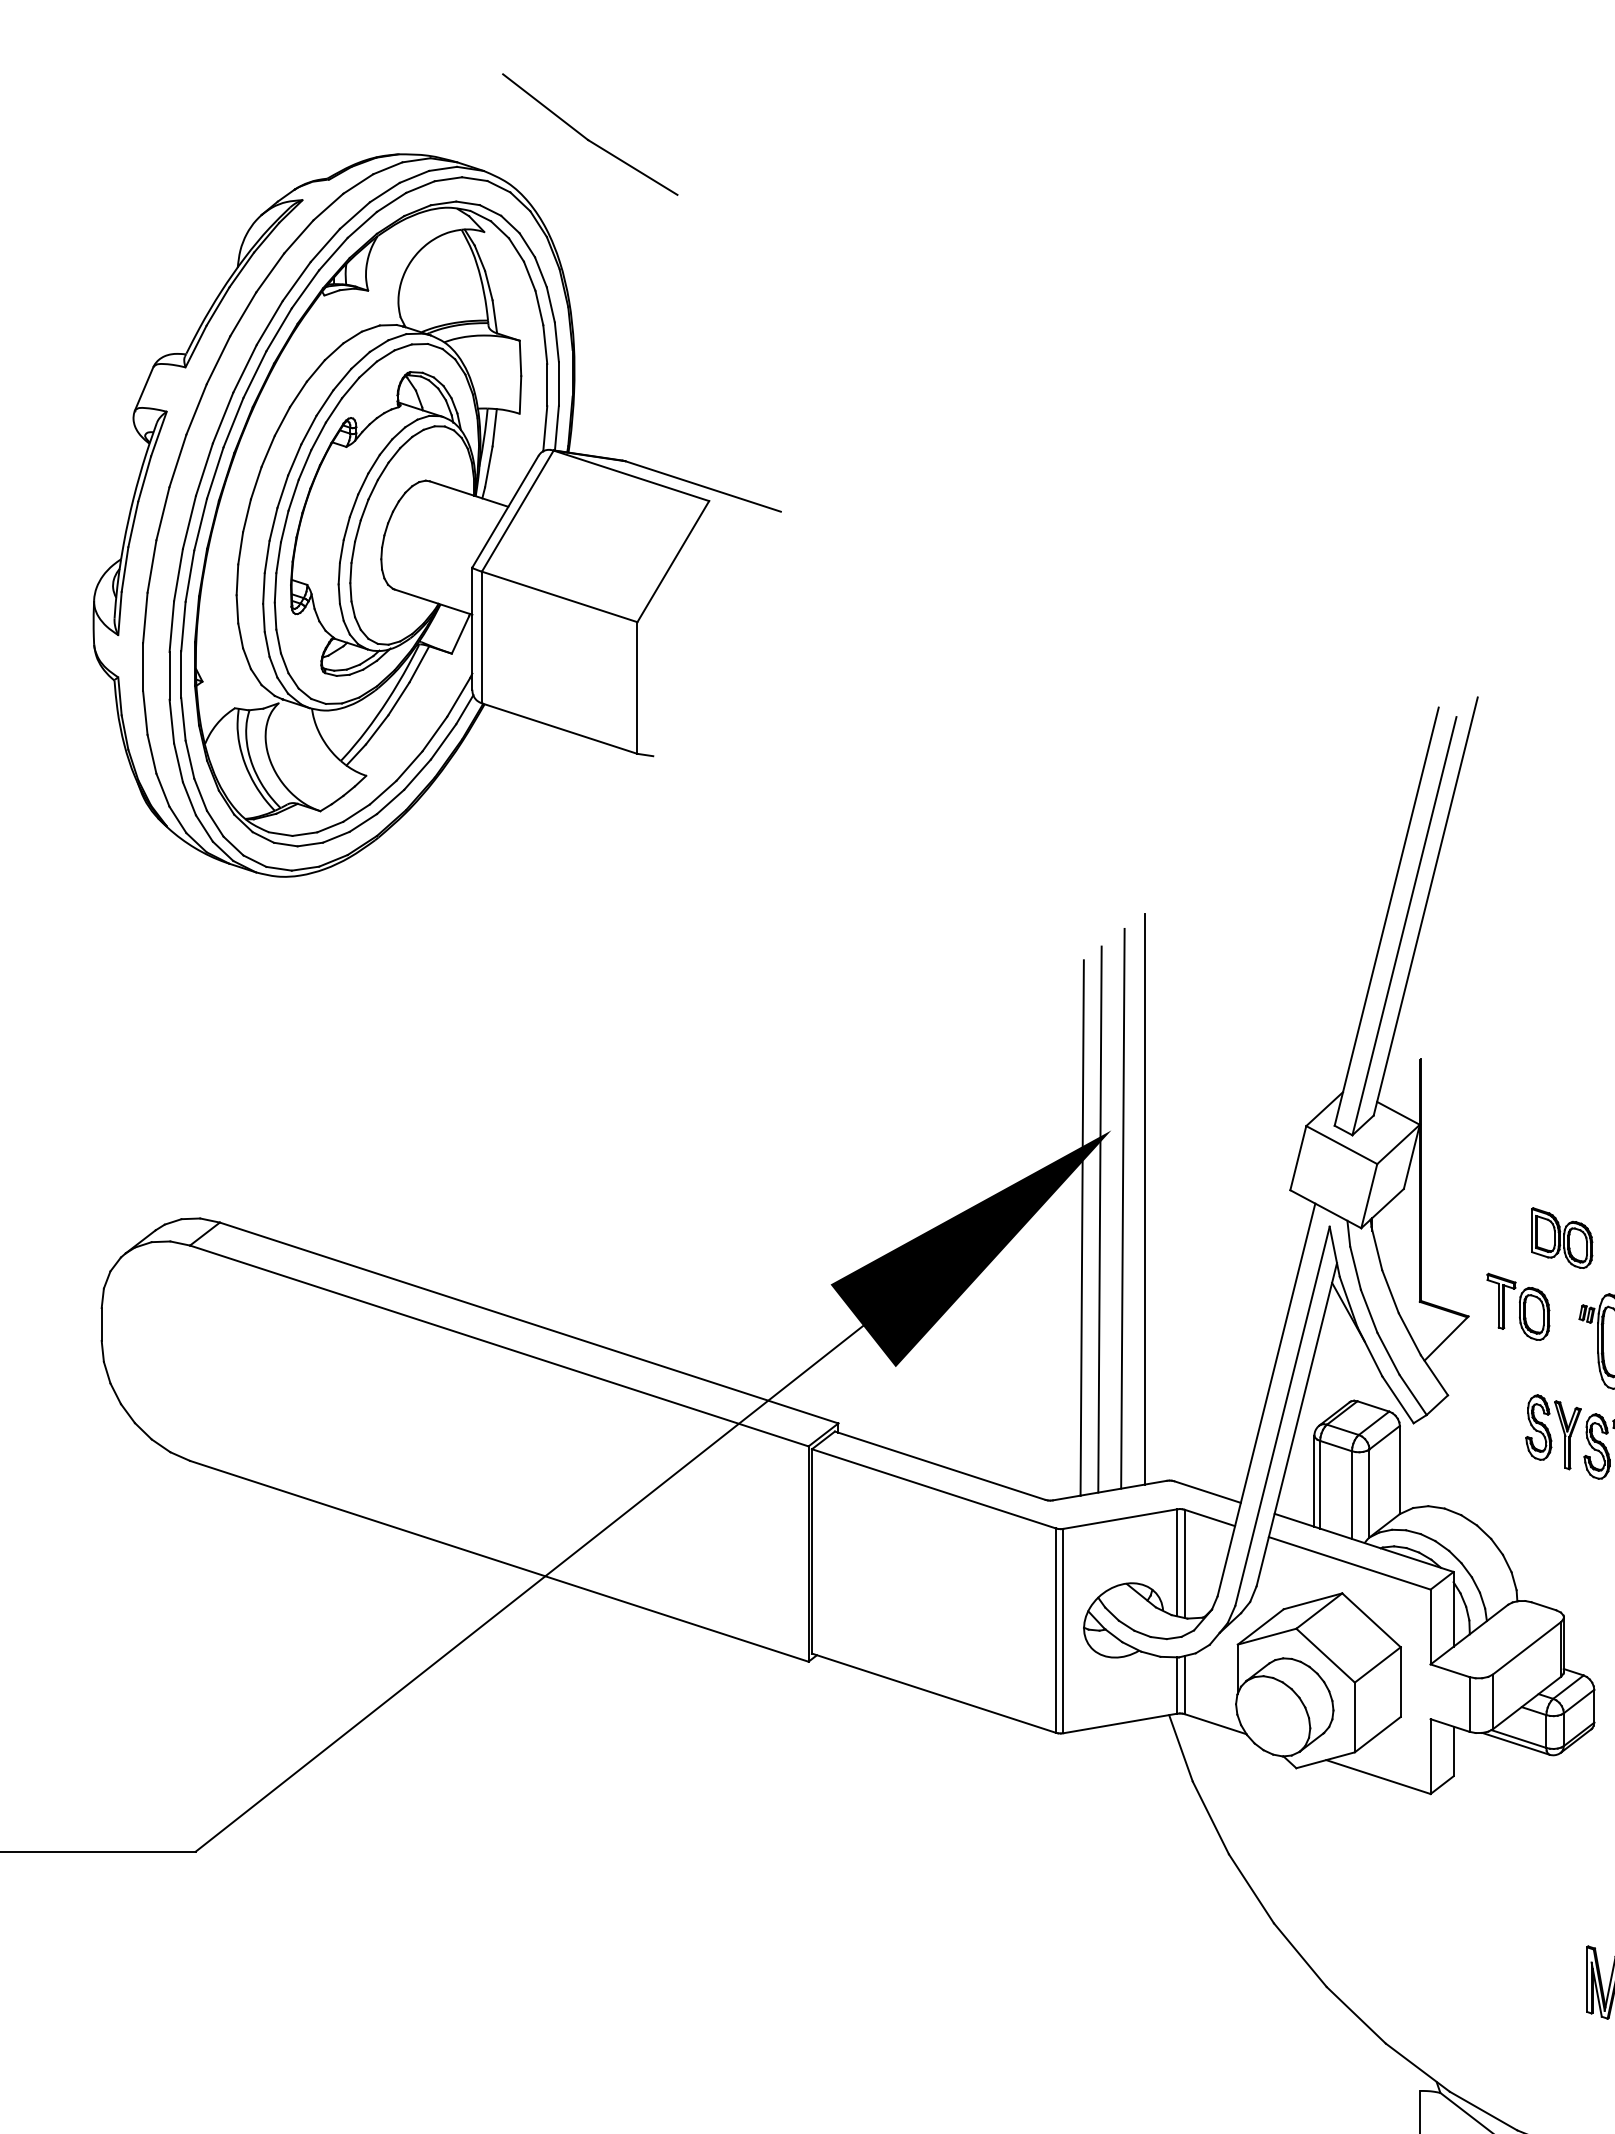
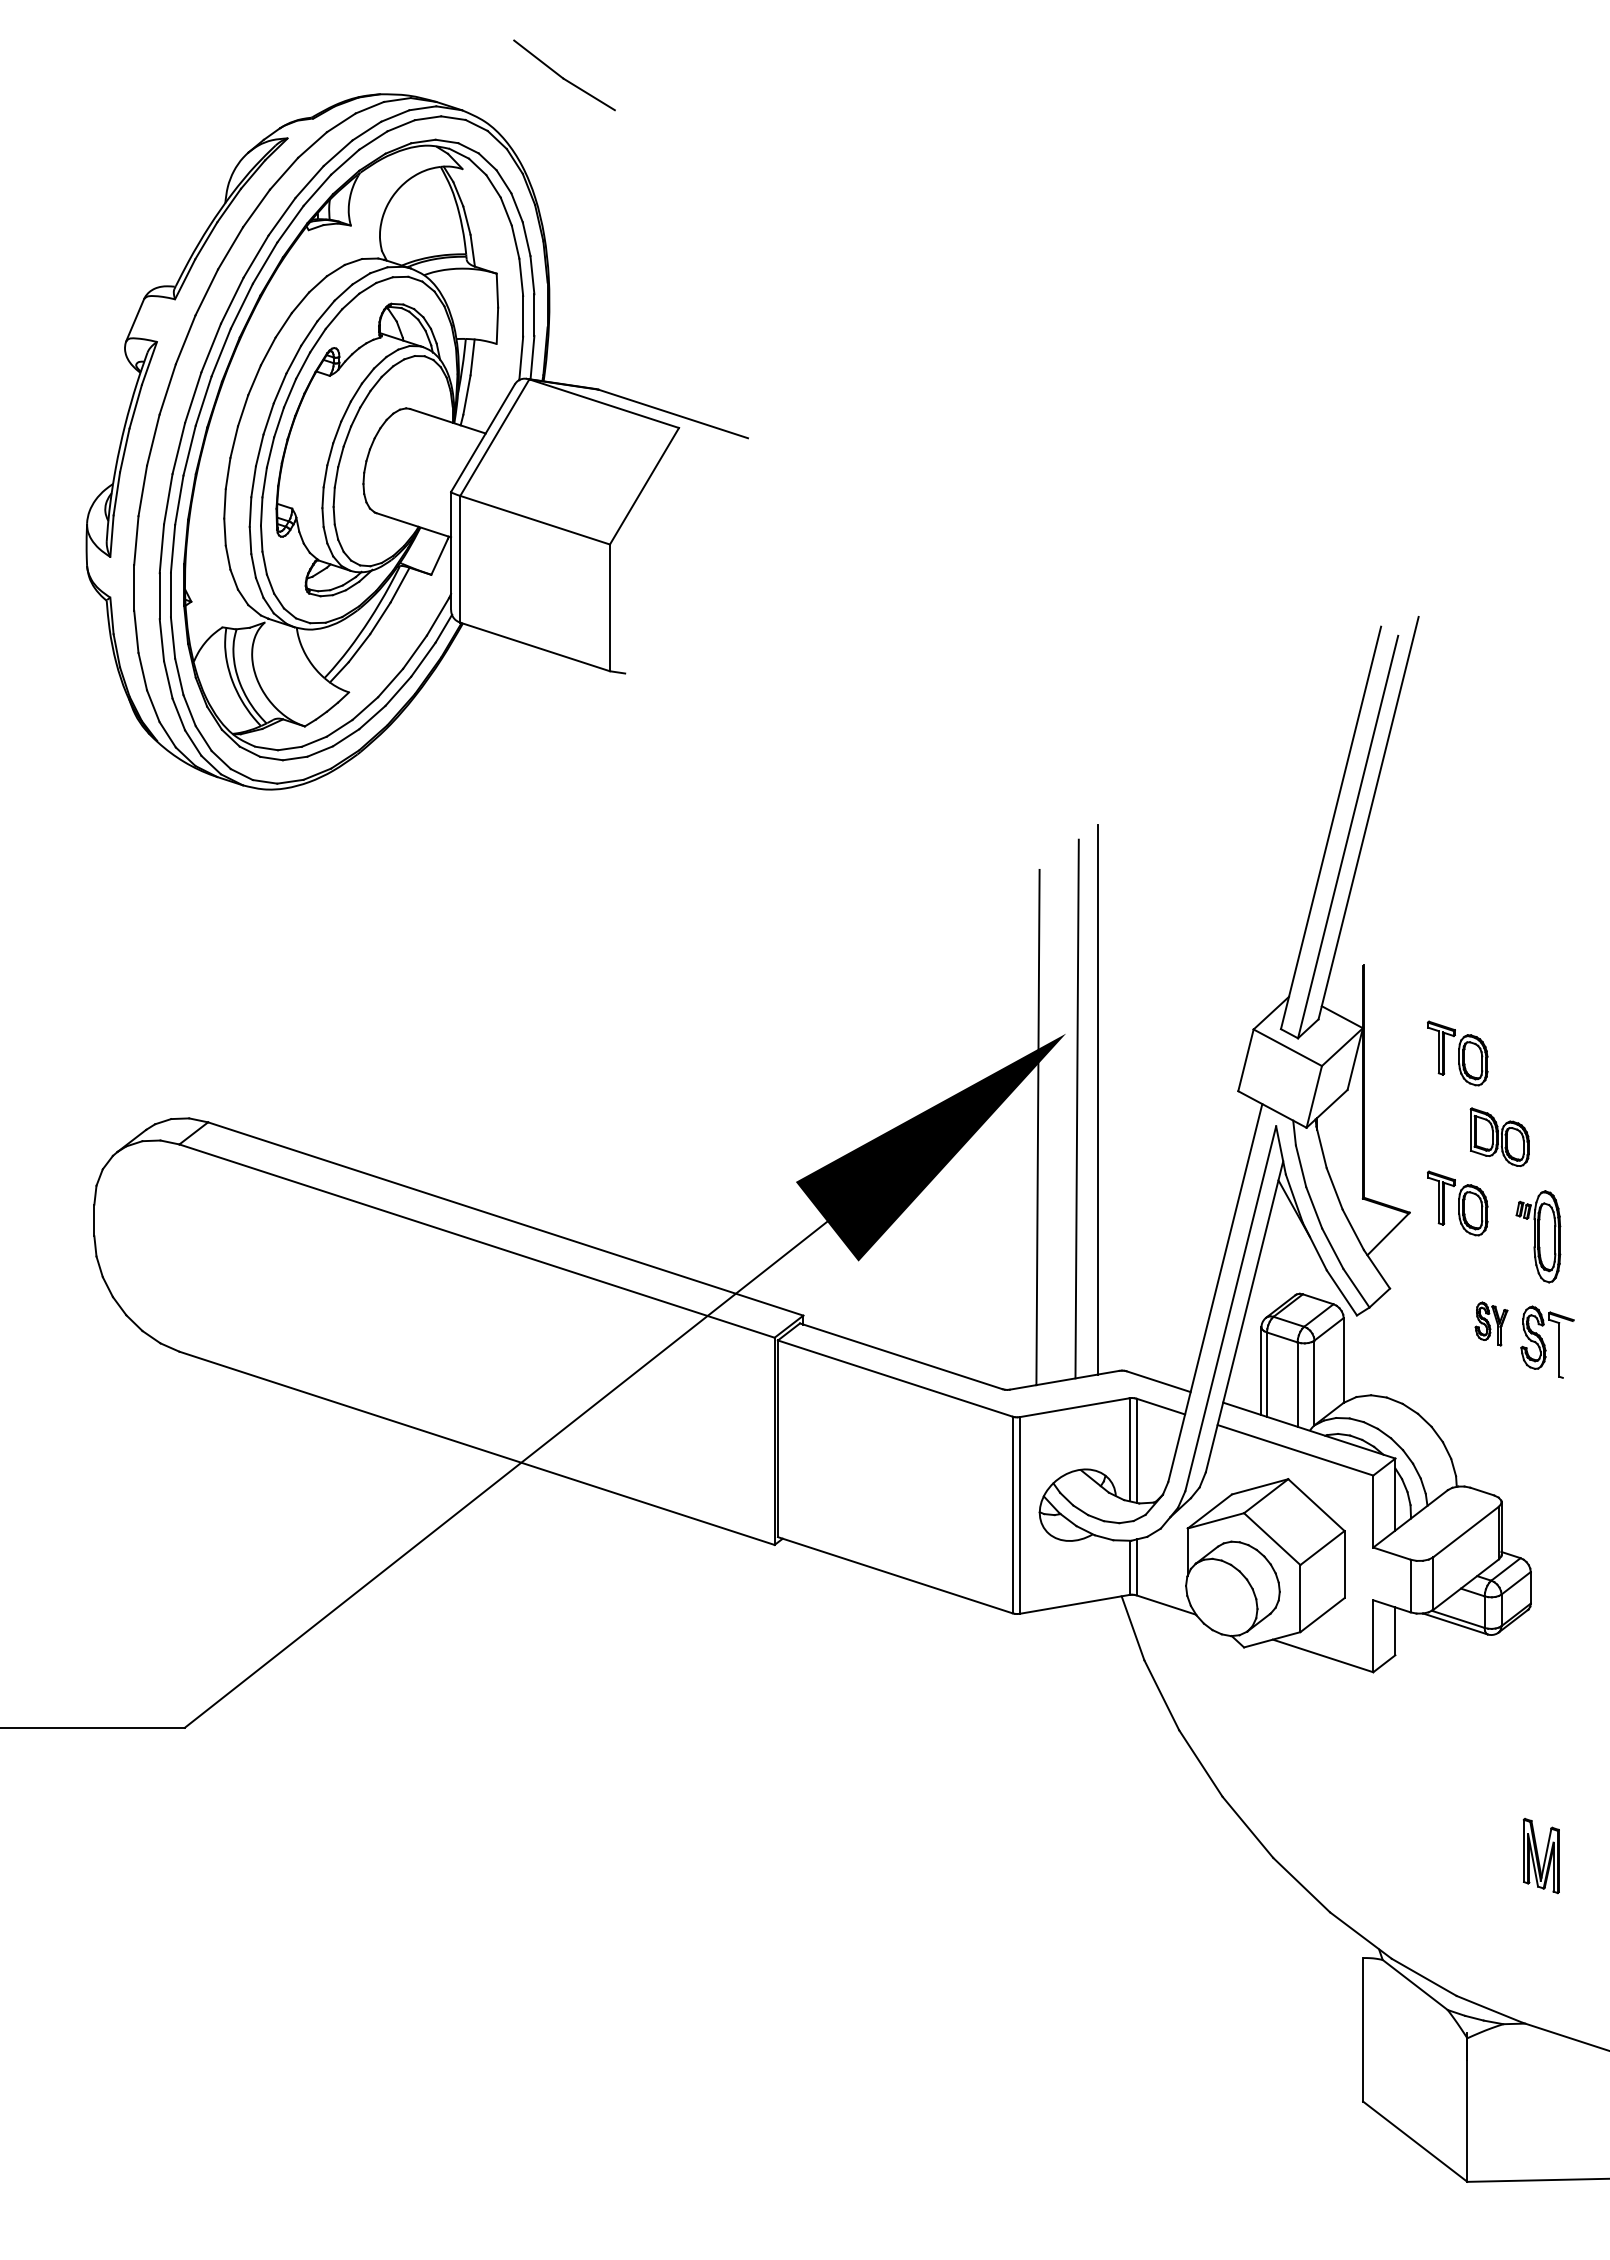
part: (590, 134) -> (564, 75), size x0.6
part: (1518, 1151) -> (1457, 1053), added
line: (1099, 1219) -> (1054, 1119), removed
part: (1553, 1431) -> (1491, 1323), size x0.6

